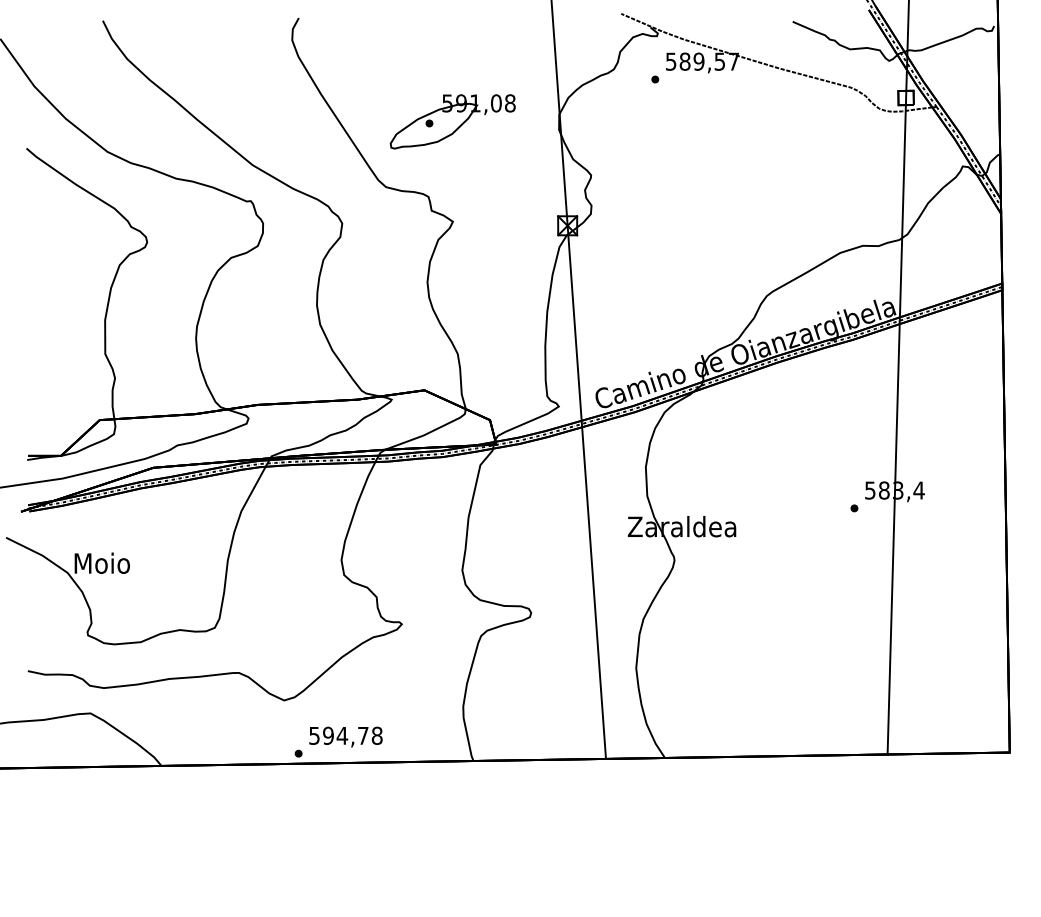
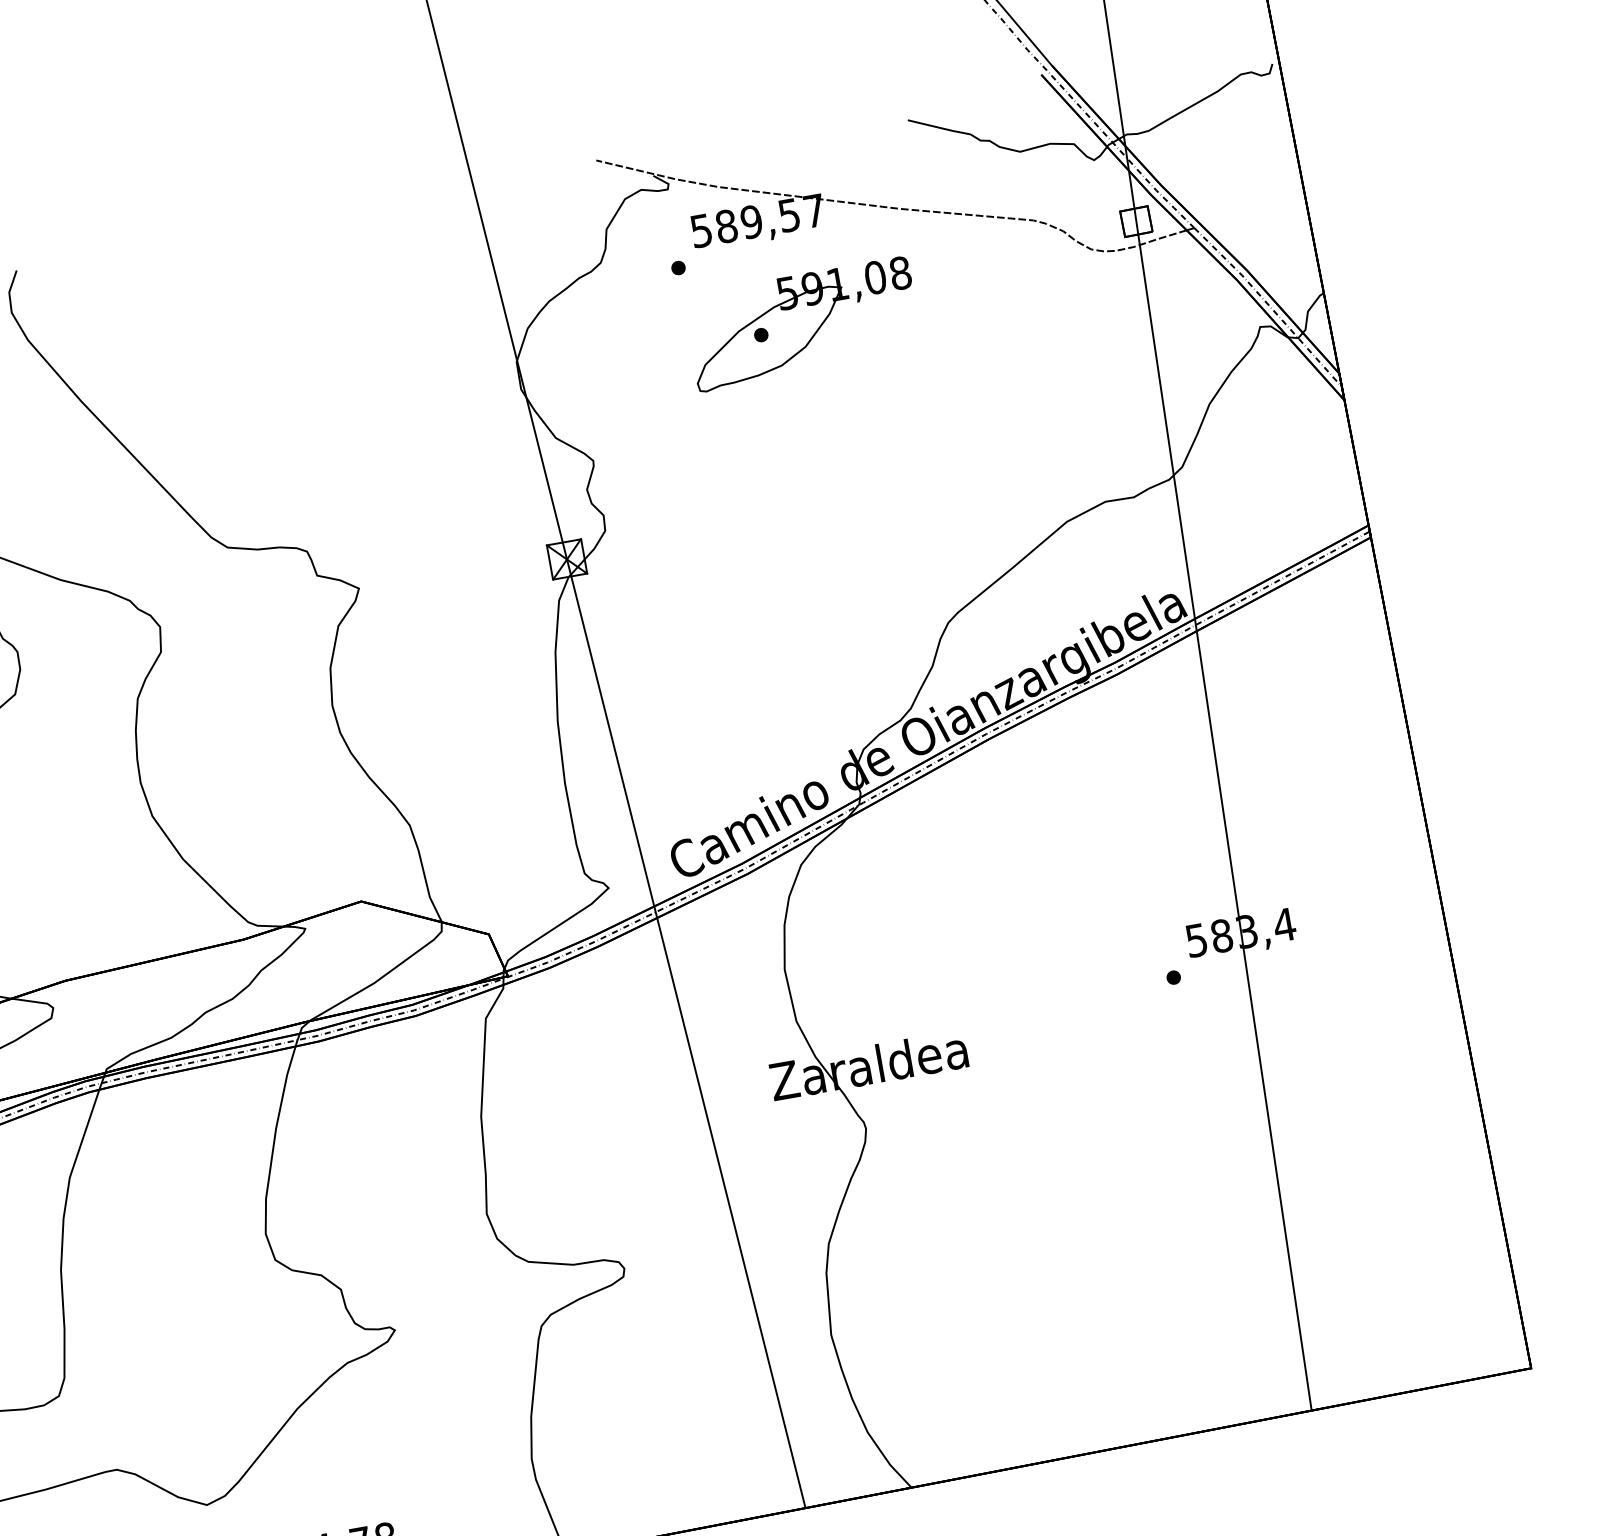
part: (452, 121) -> (802, 324), moved

